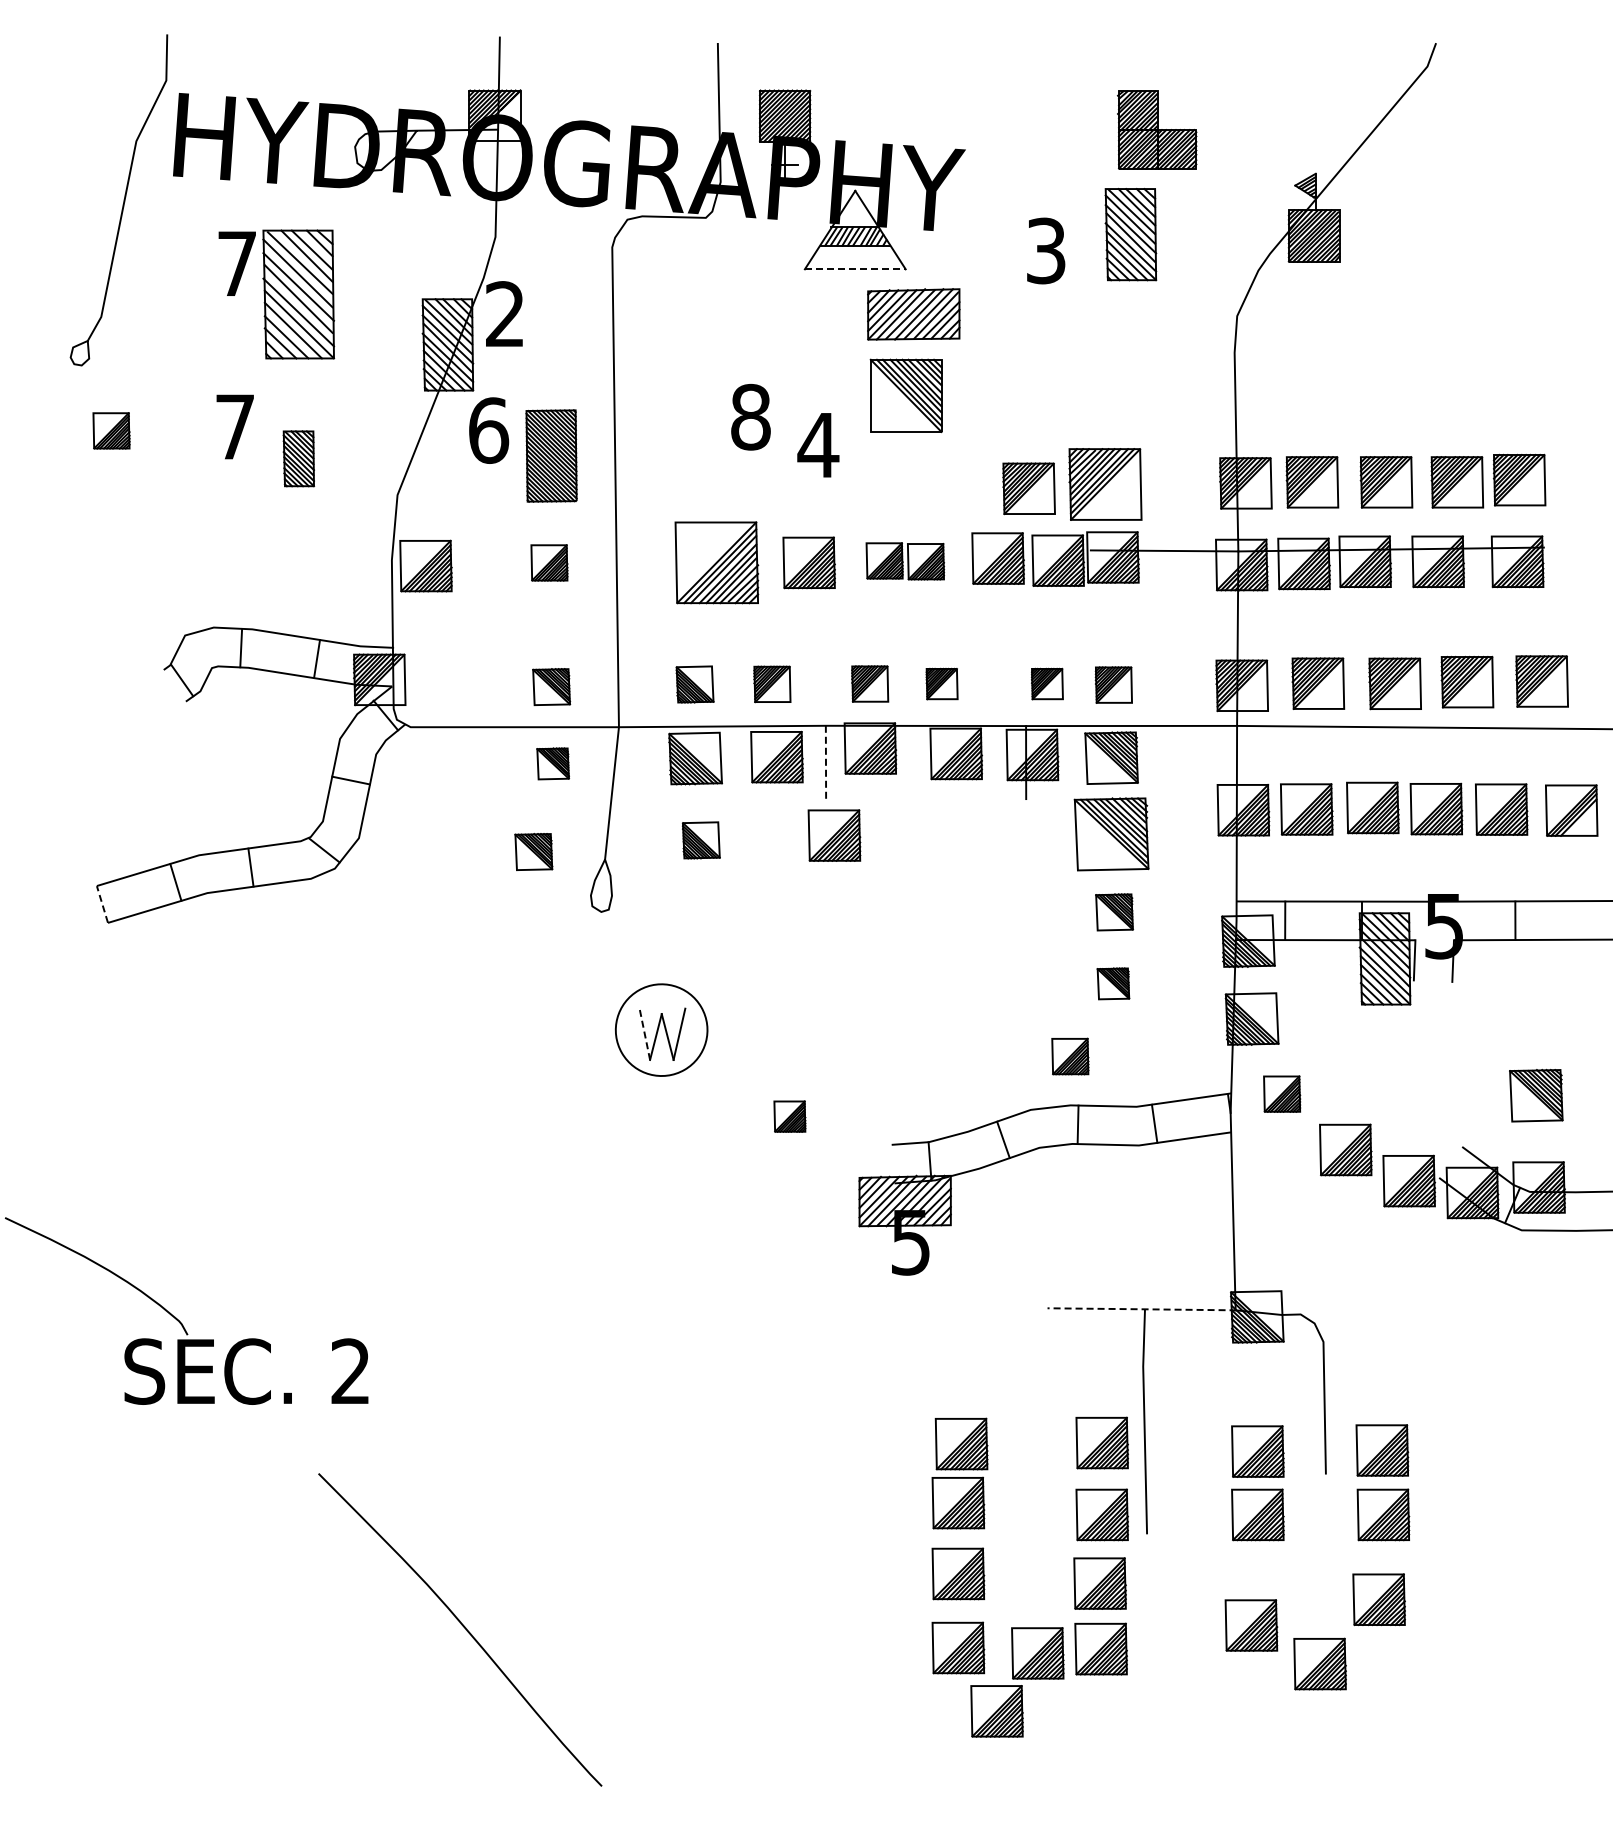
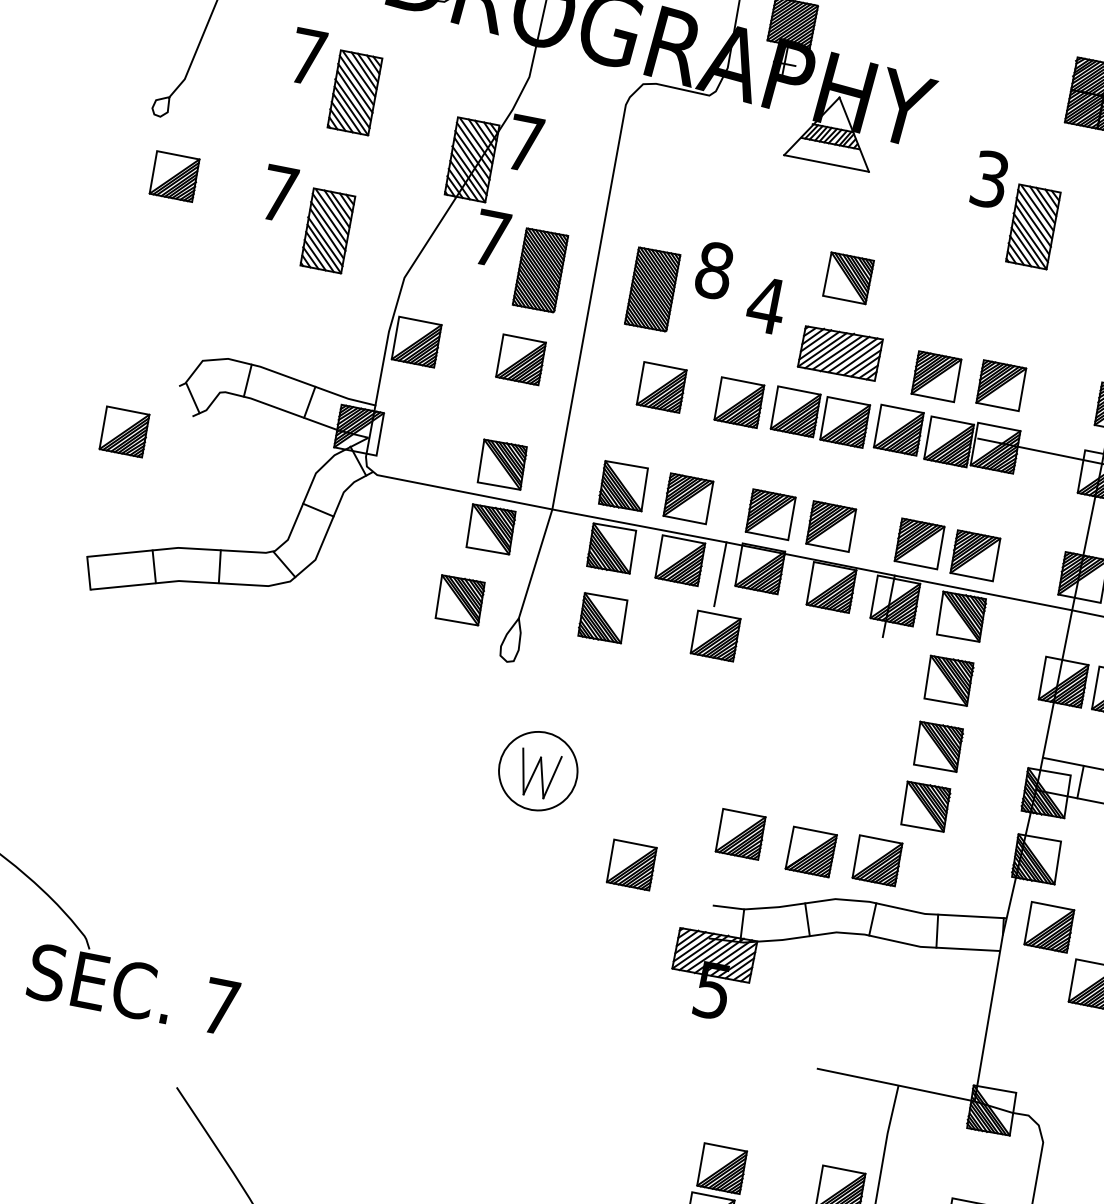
part: (1130, 234) -> (1032, 226), moved
line: (855, 269) -> (826, 163), dashed -> solid
part: (298, 294) -> (354, 92), size x0.71
text: (504, 313) -> (524, 142), 2 -> 7
part: (913, 314) -> (840, 353), moved
part: (906, 395) -> (848, 278), size x0.71
part: (111, 430) -> (174, 176), size x1.43
text: (489, 430) -> (492, 238), 6 -> 7
part: (684, 452) -> (652, 289), added
part: (298, 458) -> (327, 230), size x1.67
part: (1104, 484) -> (1000, 385), size x0.71
part: (905, 561) -> (820, 417), size x1.43
part: (549, 562) -> (521, 359), size x1.43
part: (716, 562) -> (661, 387), size x0.62
part: (869, 683) -> (770, 514), size x1.43
part: (941, 683) -> (830, 525), size x1.67
part: (1047, 683) -> (919, 543), size x1.67
part: (694, 684) -> (622, 486), size x1.43
part: (772, 684) -> (688, 498), size x1.43
part: (1113, 684) -> (975, 555), size x1.43
part: (551, 686) -> (502, 464), size x1.43
part: (111, 734) -> (124, 431), added
part: (552, 763) -> (490, 529), size x1.67
line: (825, 763) -> (720, 574), dashed -> solid
part: (1111, 834) -> (948, 680), size x0.71
part: (701, 840) -> (603, 618), size x1.43
part: (533, 851) -> (460, 599), size x1.43
line: (102, 904) -> (88, 573), dashed -> solid
part: (1114, 912) -> (938, 746), size x1.43
part: (1113, 983) -> (925, 806), size x1.67
line: (644, 1033) -> (523, 771), dashed -> solid
part: (907, 1056) -> (740, 833), added
part: (1070, 1056) -> (877, 860), size x1.43
part: (992, 1061) -> (811, 852), added
part: (1281, 1093) -> (1048, 926), size x1.43
part: (789, 1116) -> (631, 864), size x1.67
line: (1142, 1309) -> (896, 1085), dashed -> solid
text: (350, 1370) -> (220, 1005), 2 -> 7

